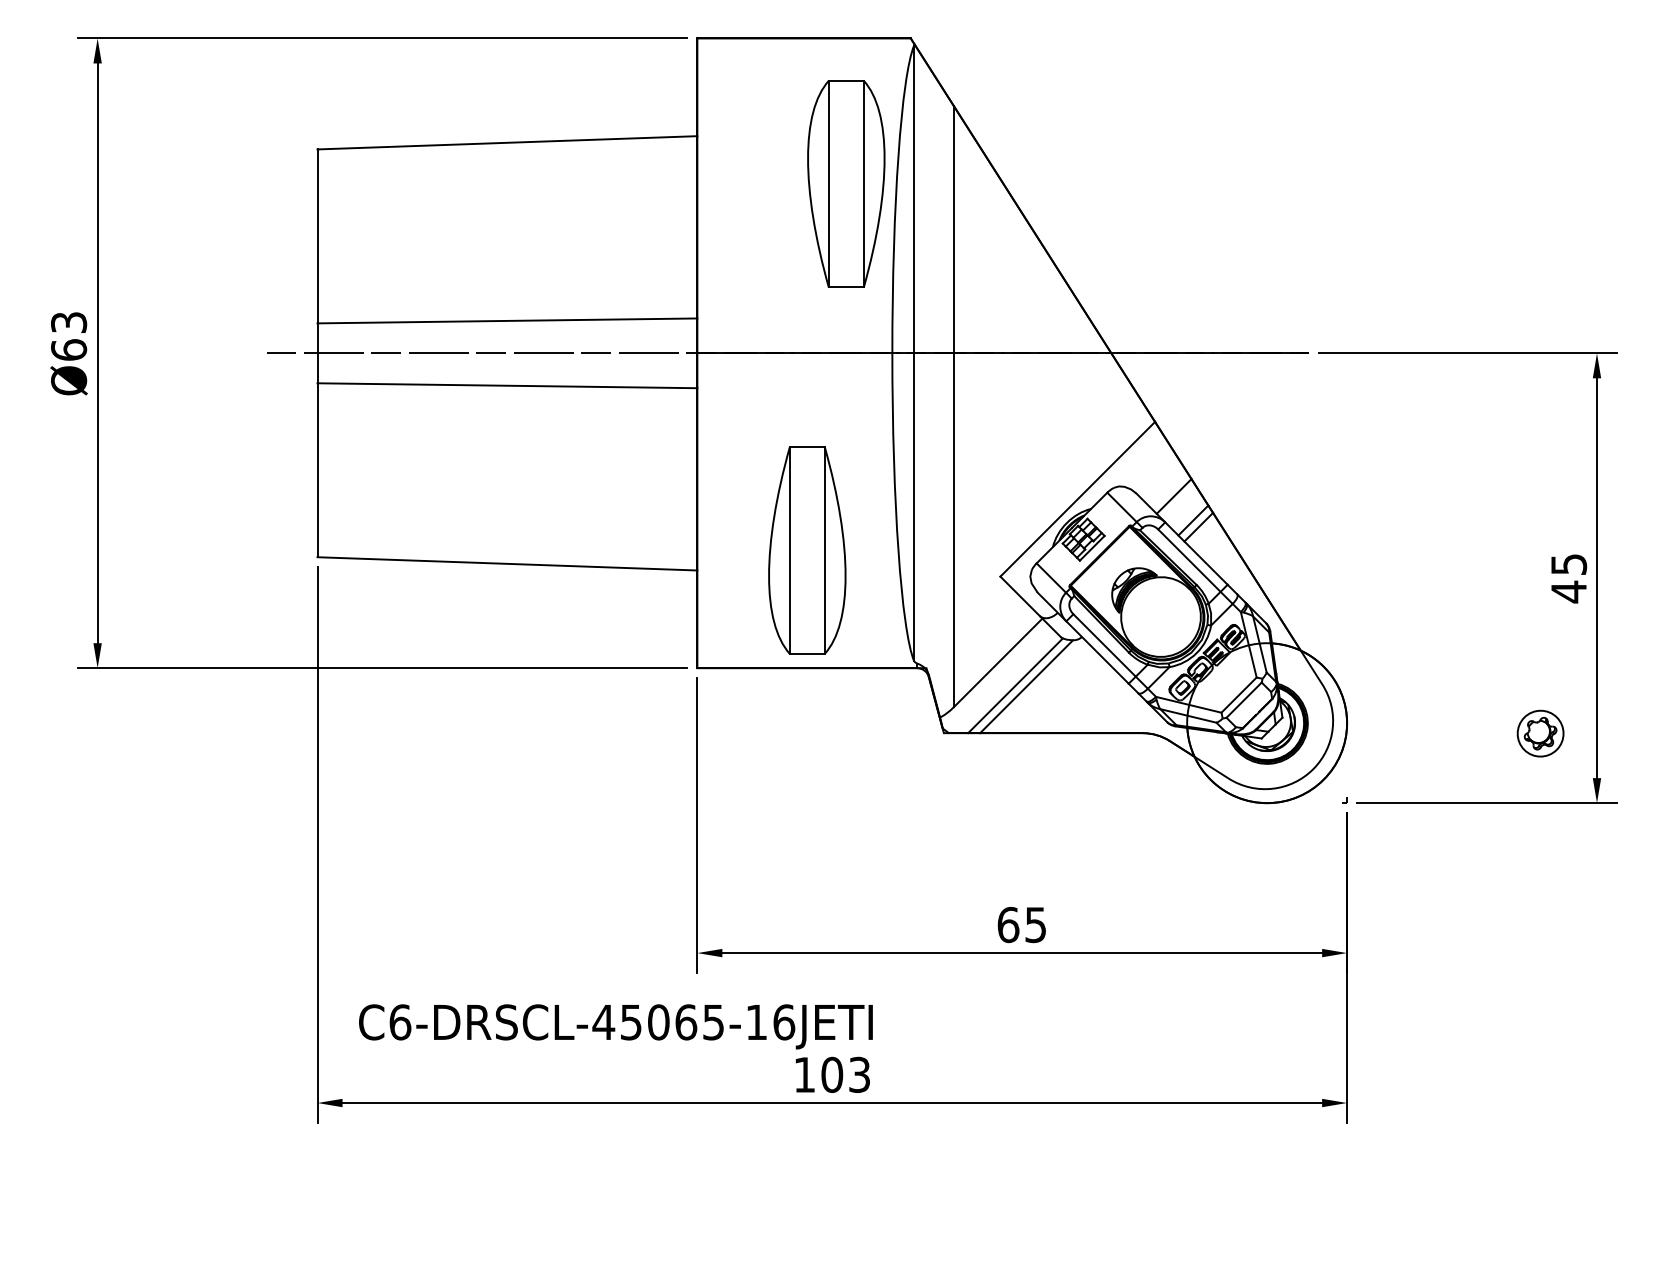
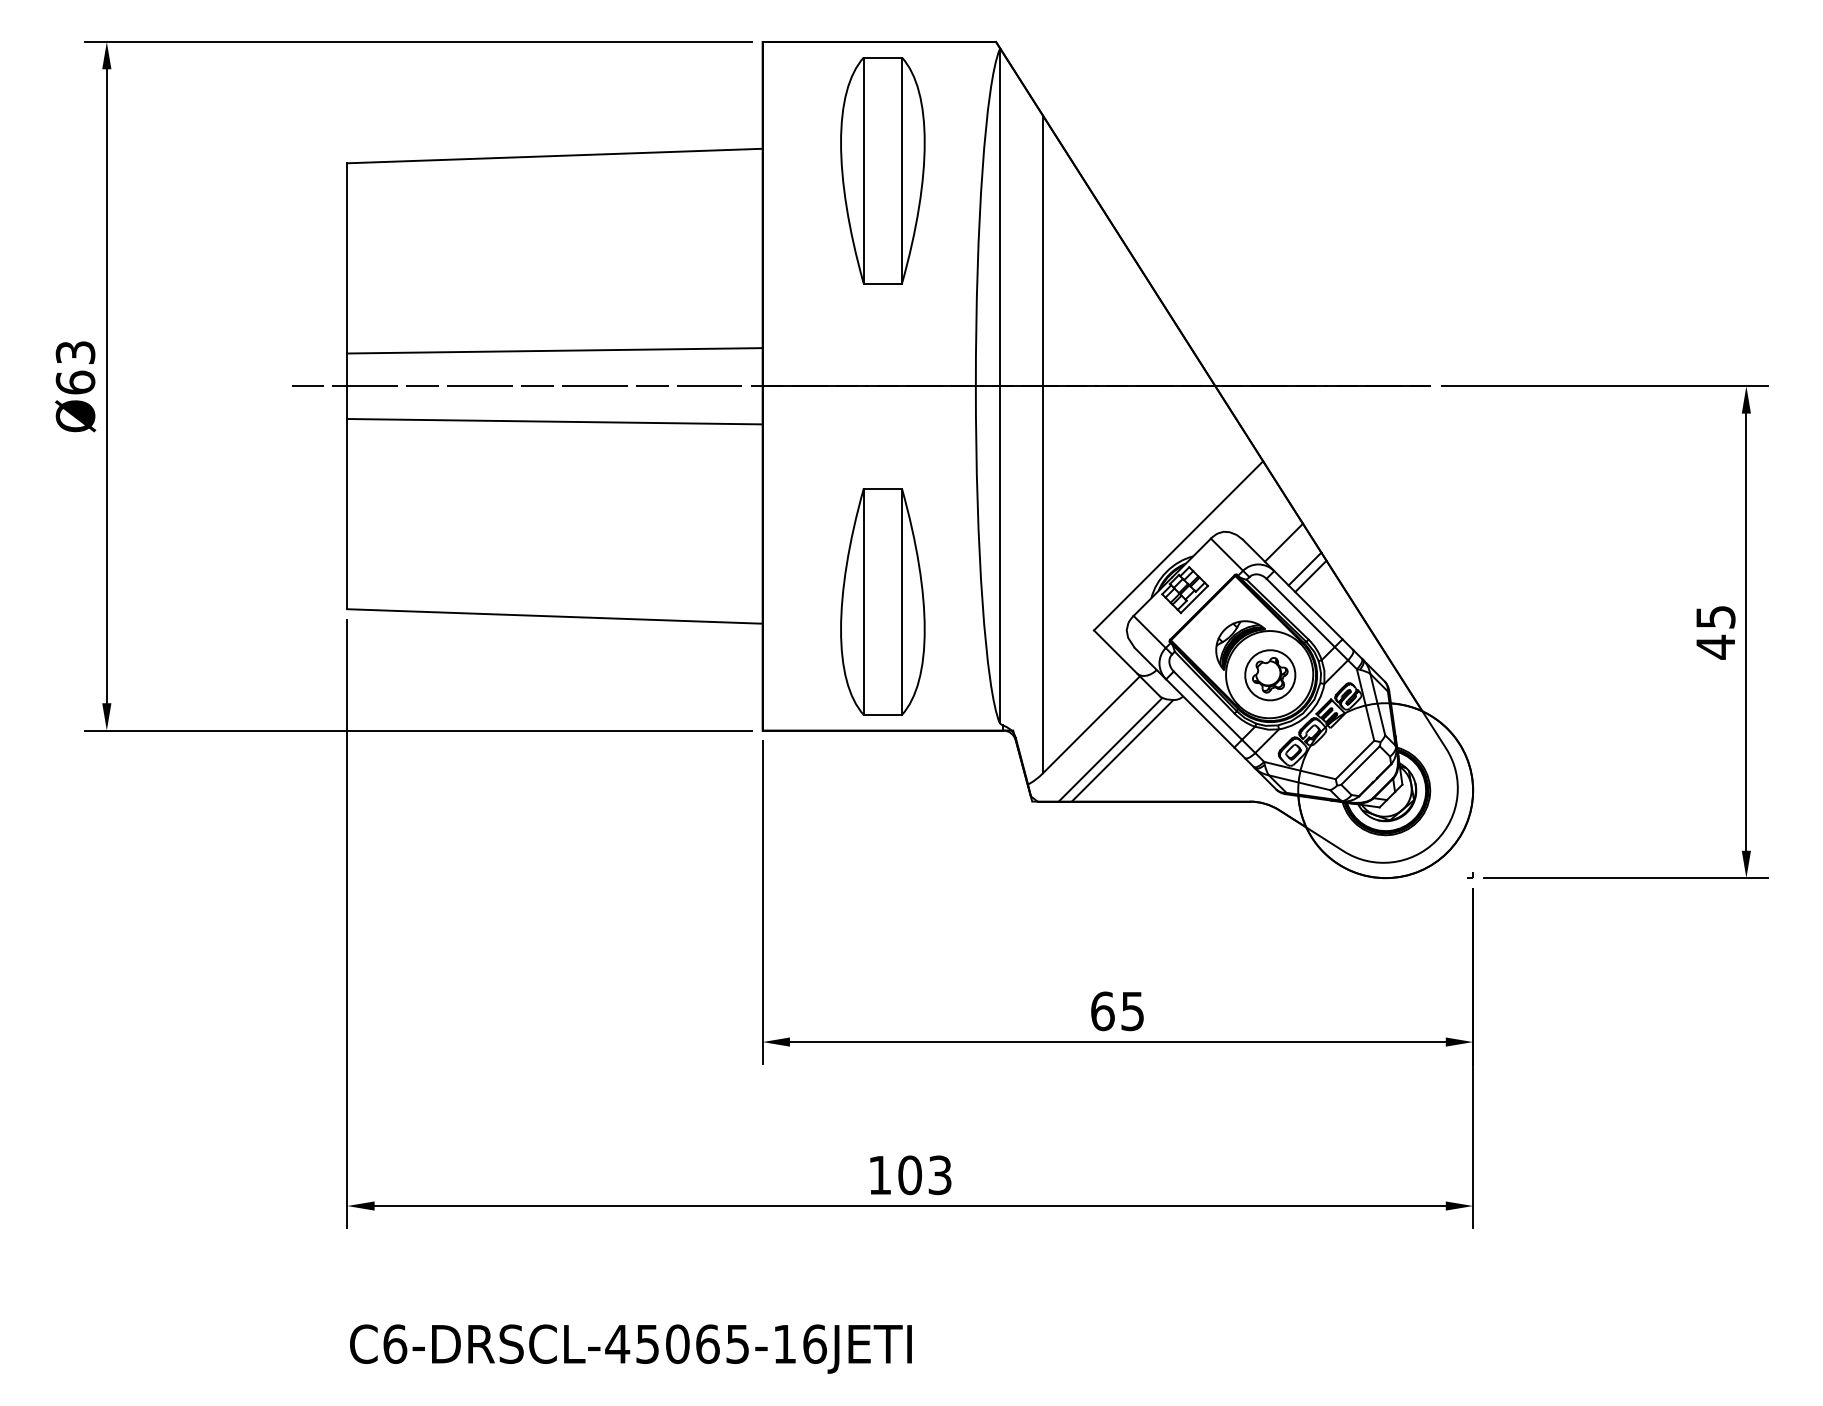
part: (846, 183) -> (883, 169), moved
part: (1540, 733) -> (1270, 675), moved
text: (615, 1026) -> (630, 1348), moved

